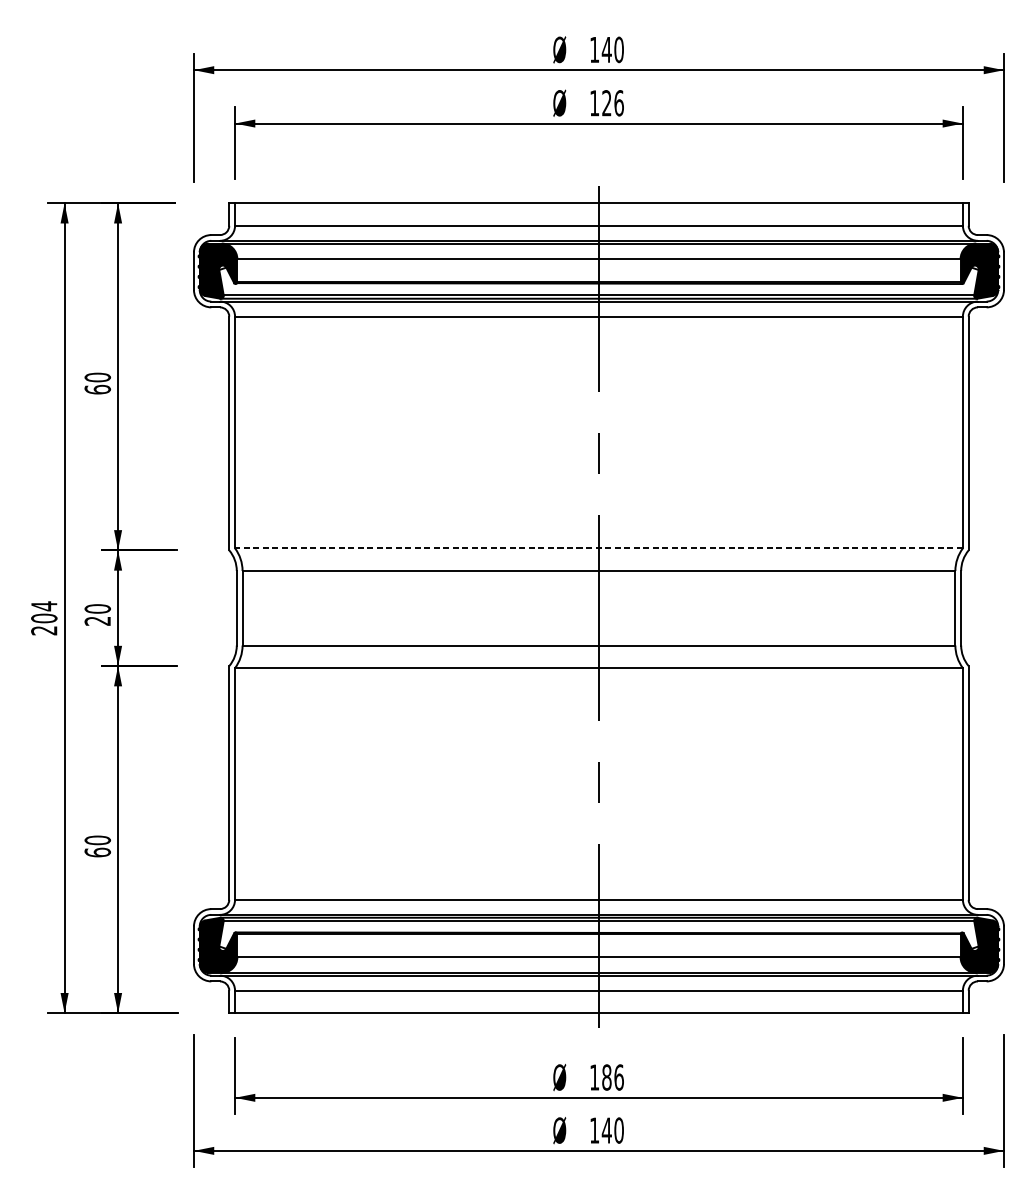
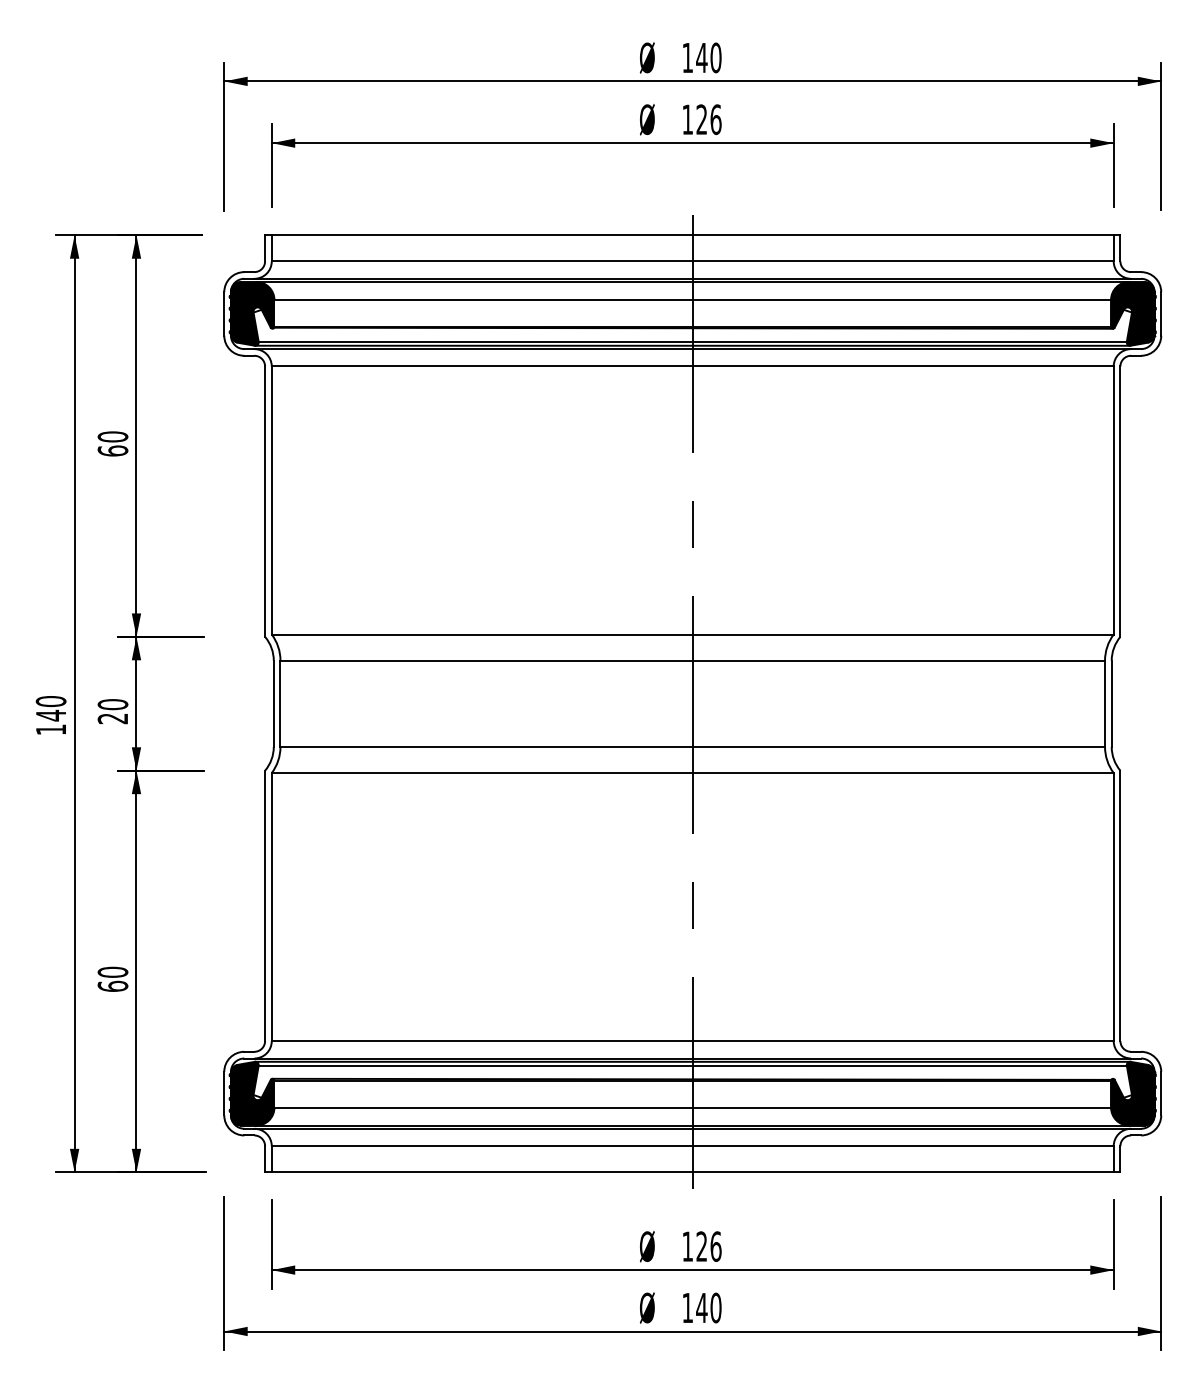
line: (598, 548) -> (692, 634), dashed -> solid
text: (43, 618) -> (50, 715), 204 -> 140
text: (606, 1077) -> (701, 1246), 186 -> 126

